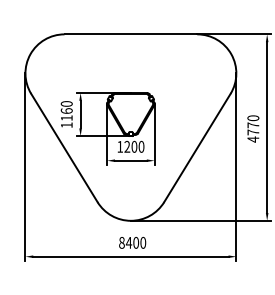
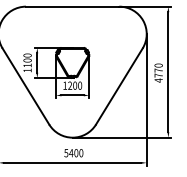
text: (66, 110) -> (27, 60), 1160 -> 1100
text: (121, 242) -> (66, 152), 8400 -> 5400

